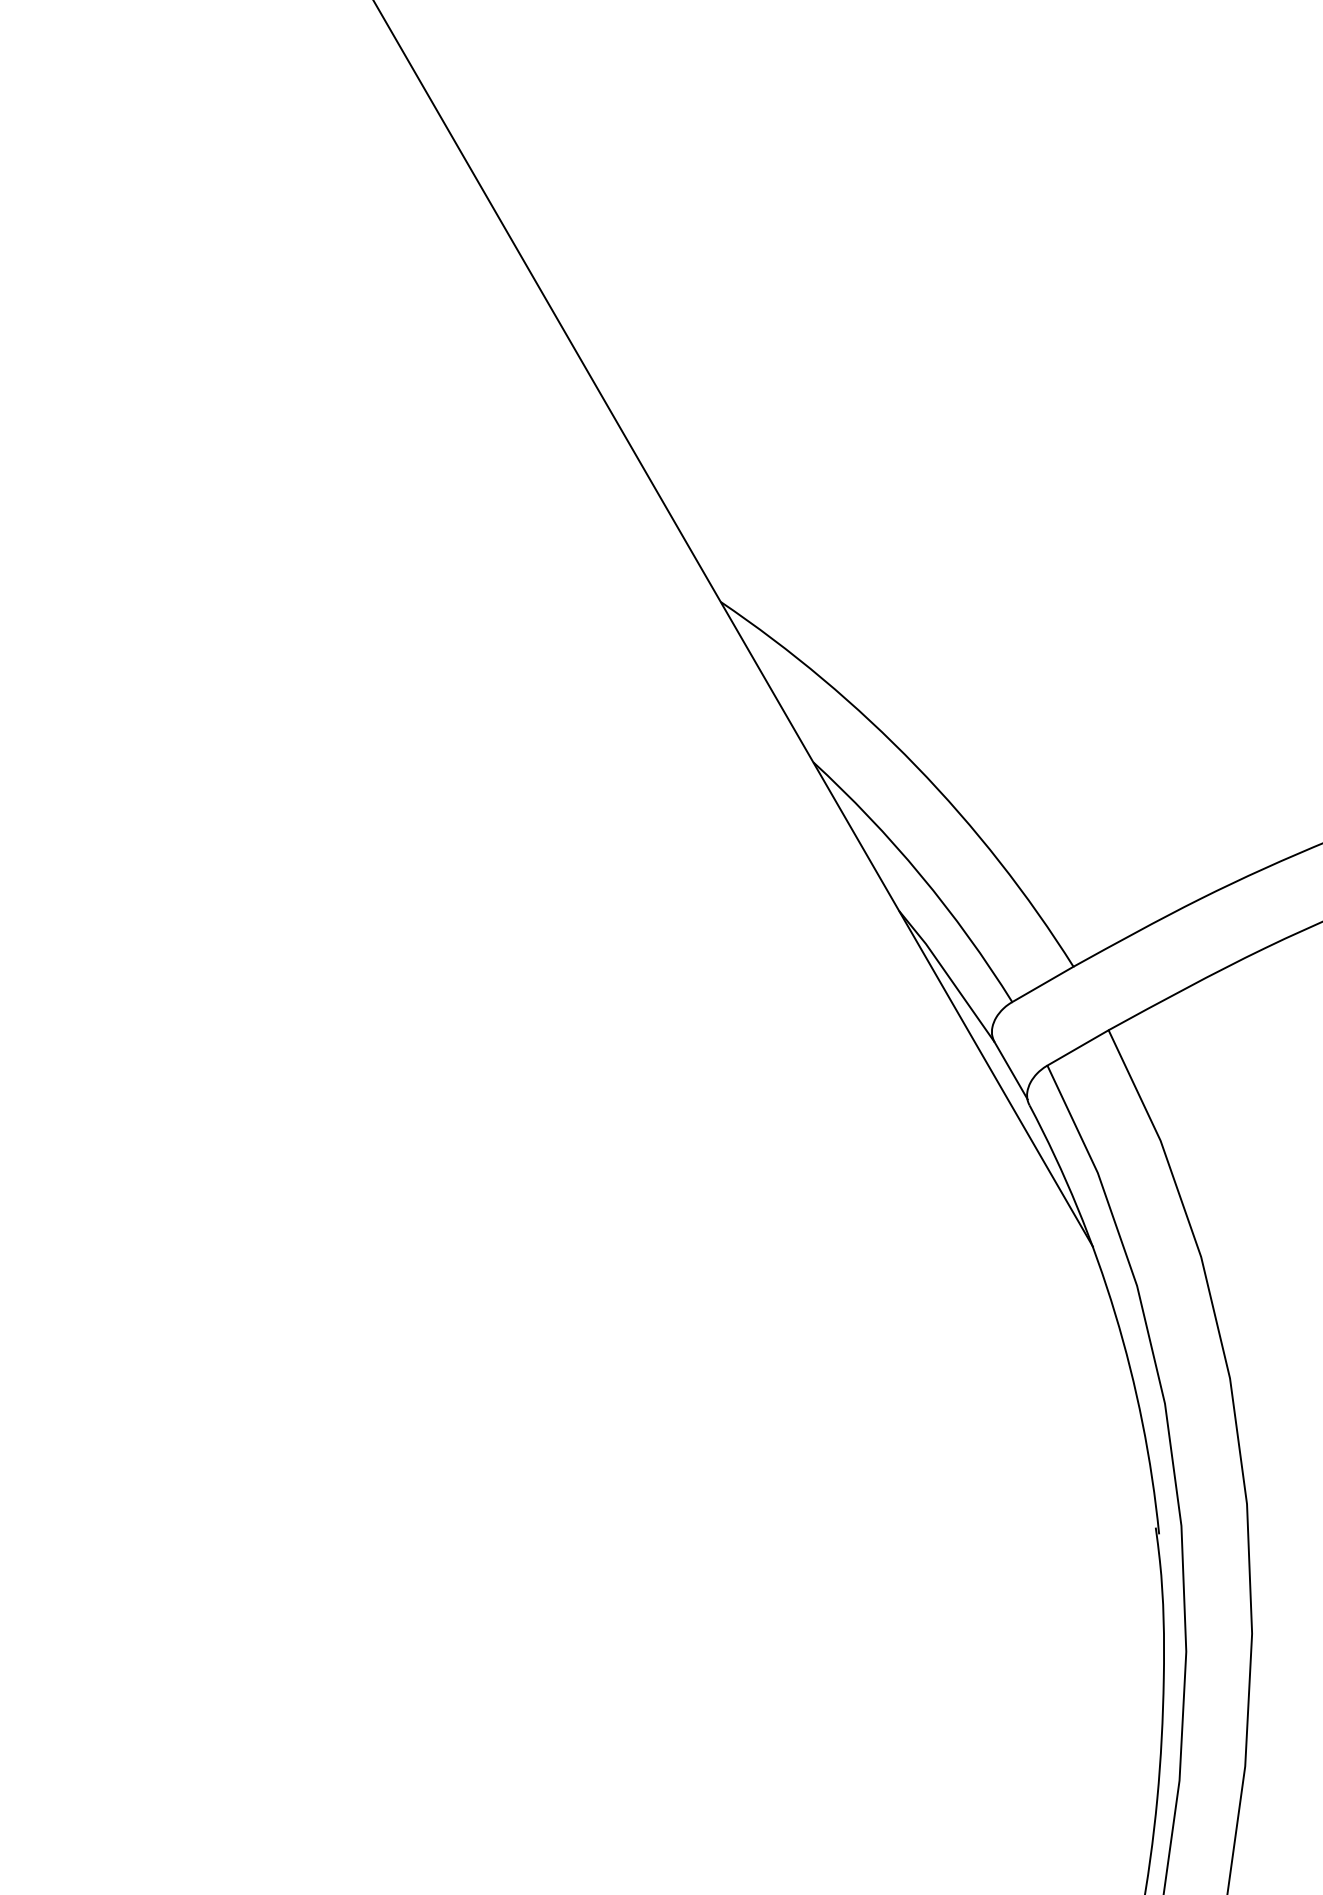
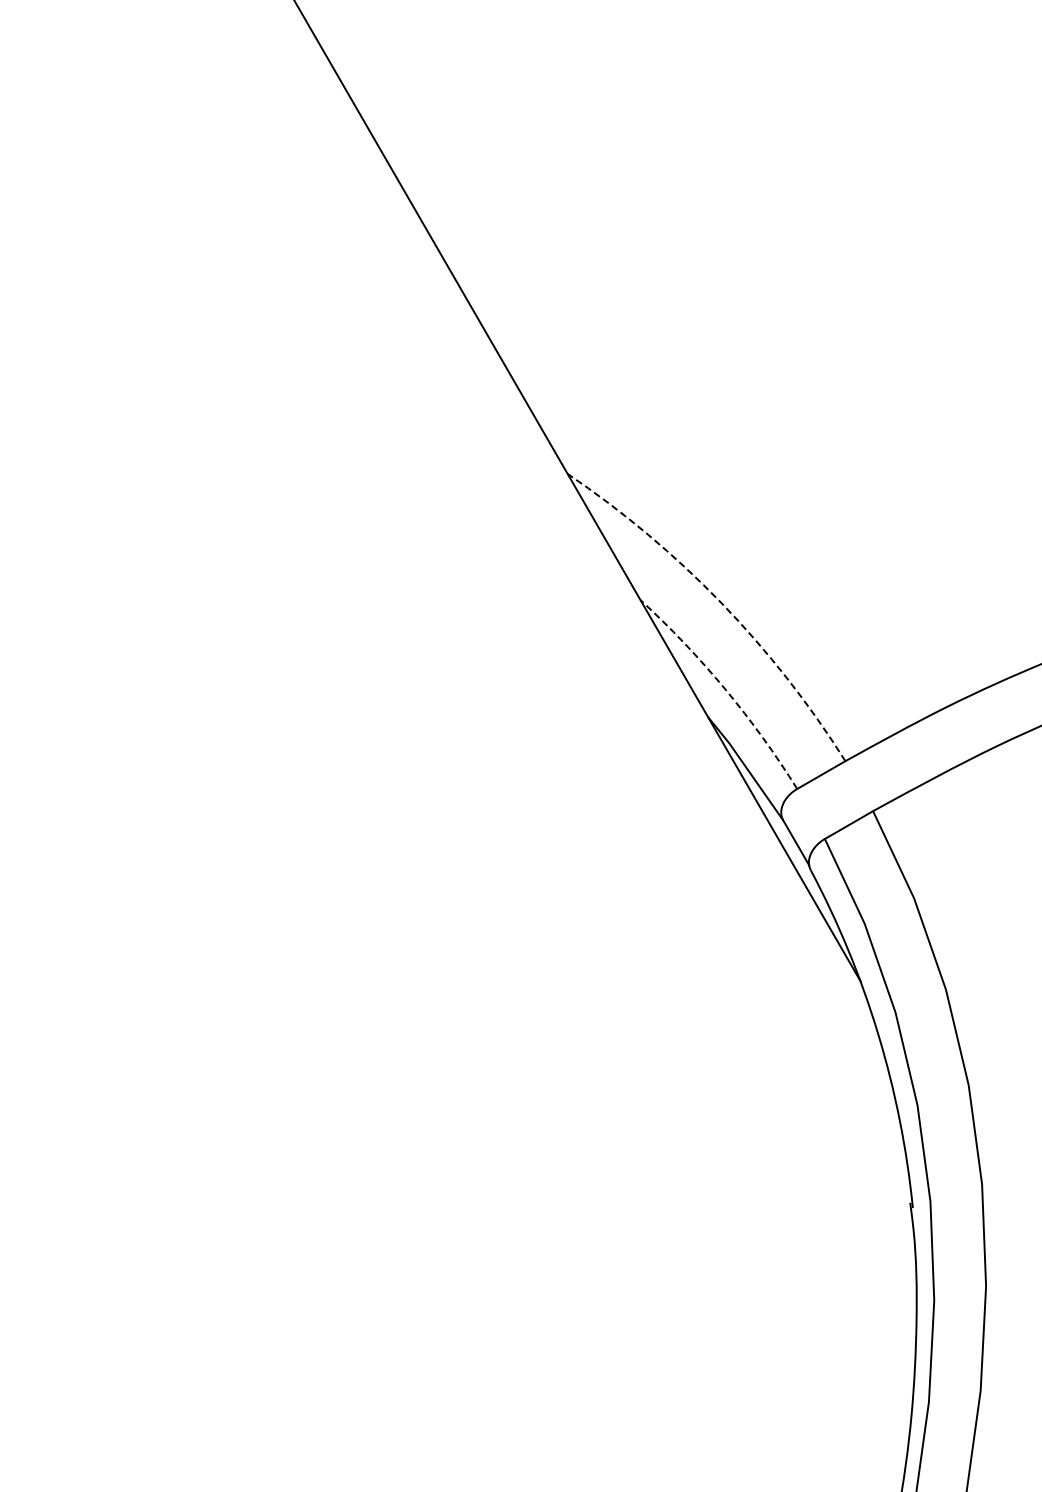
arc: (916, 766) -> (721, 603), solid -> dashed
arc: (921, 875) -> (725, 689), solid -> dashed

